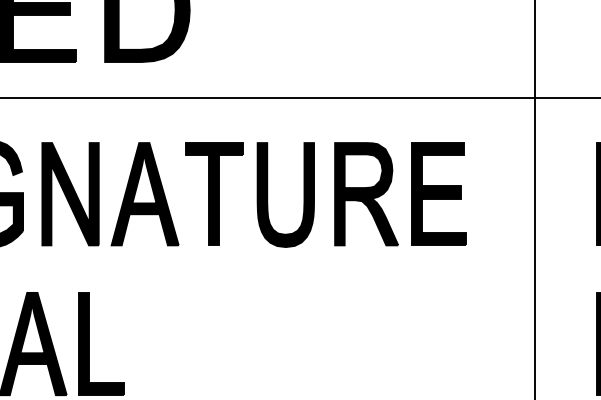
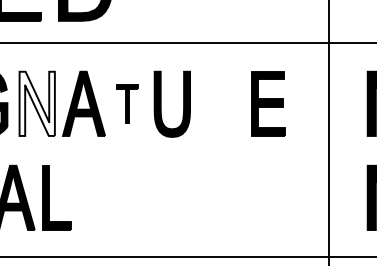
fill: (69, 193) -> (36, 103), removed
part: (214, 193) -> (127, 103), size x0.6
part: (365, 193) -> (222, 103), removed

